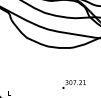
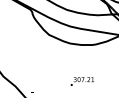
text: (73, 84) -> (81, 81), moved

